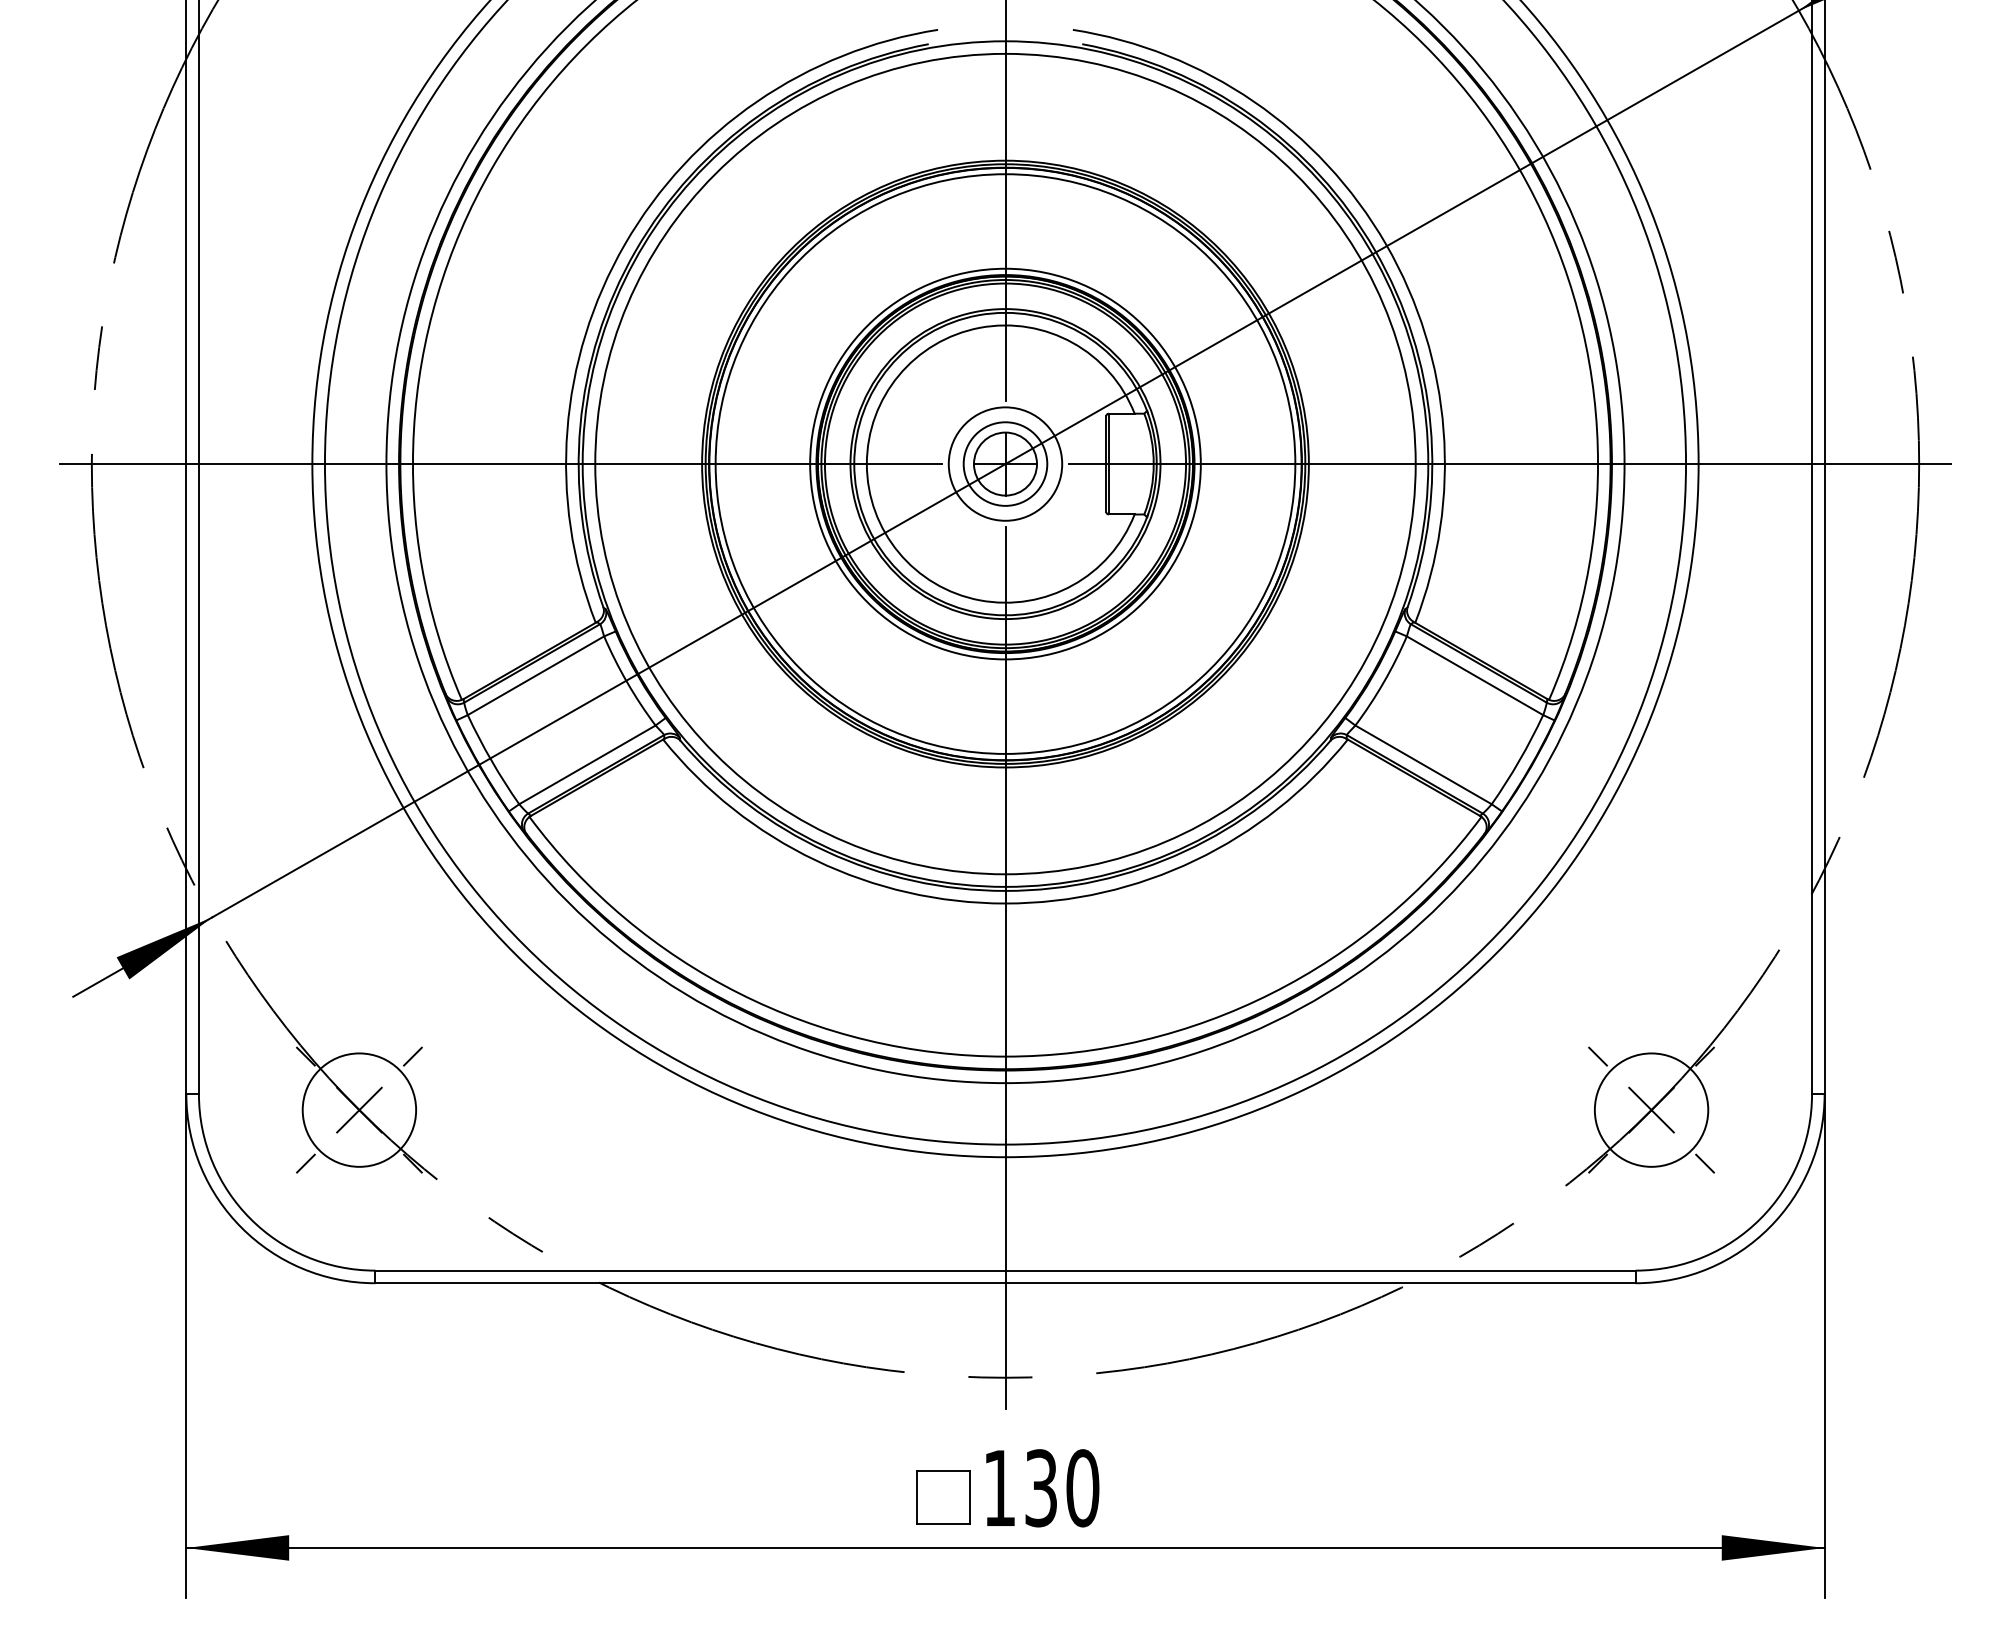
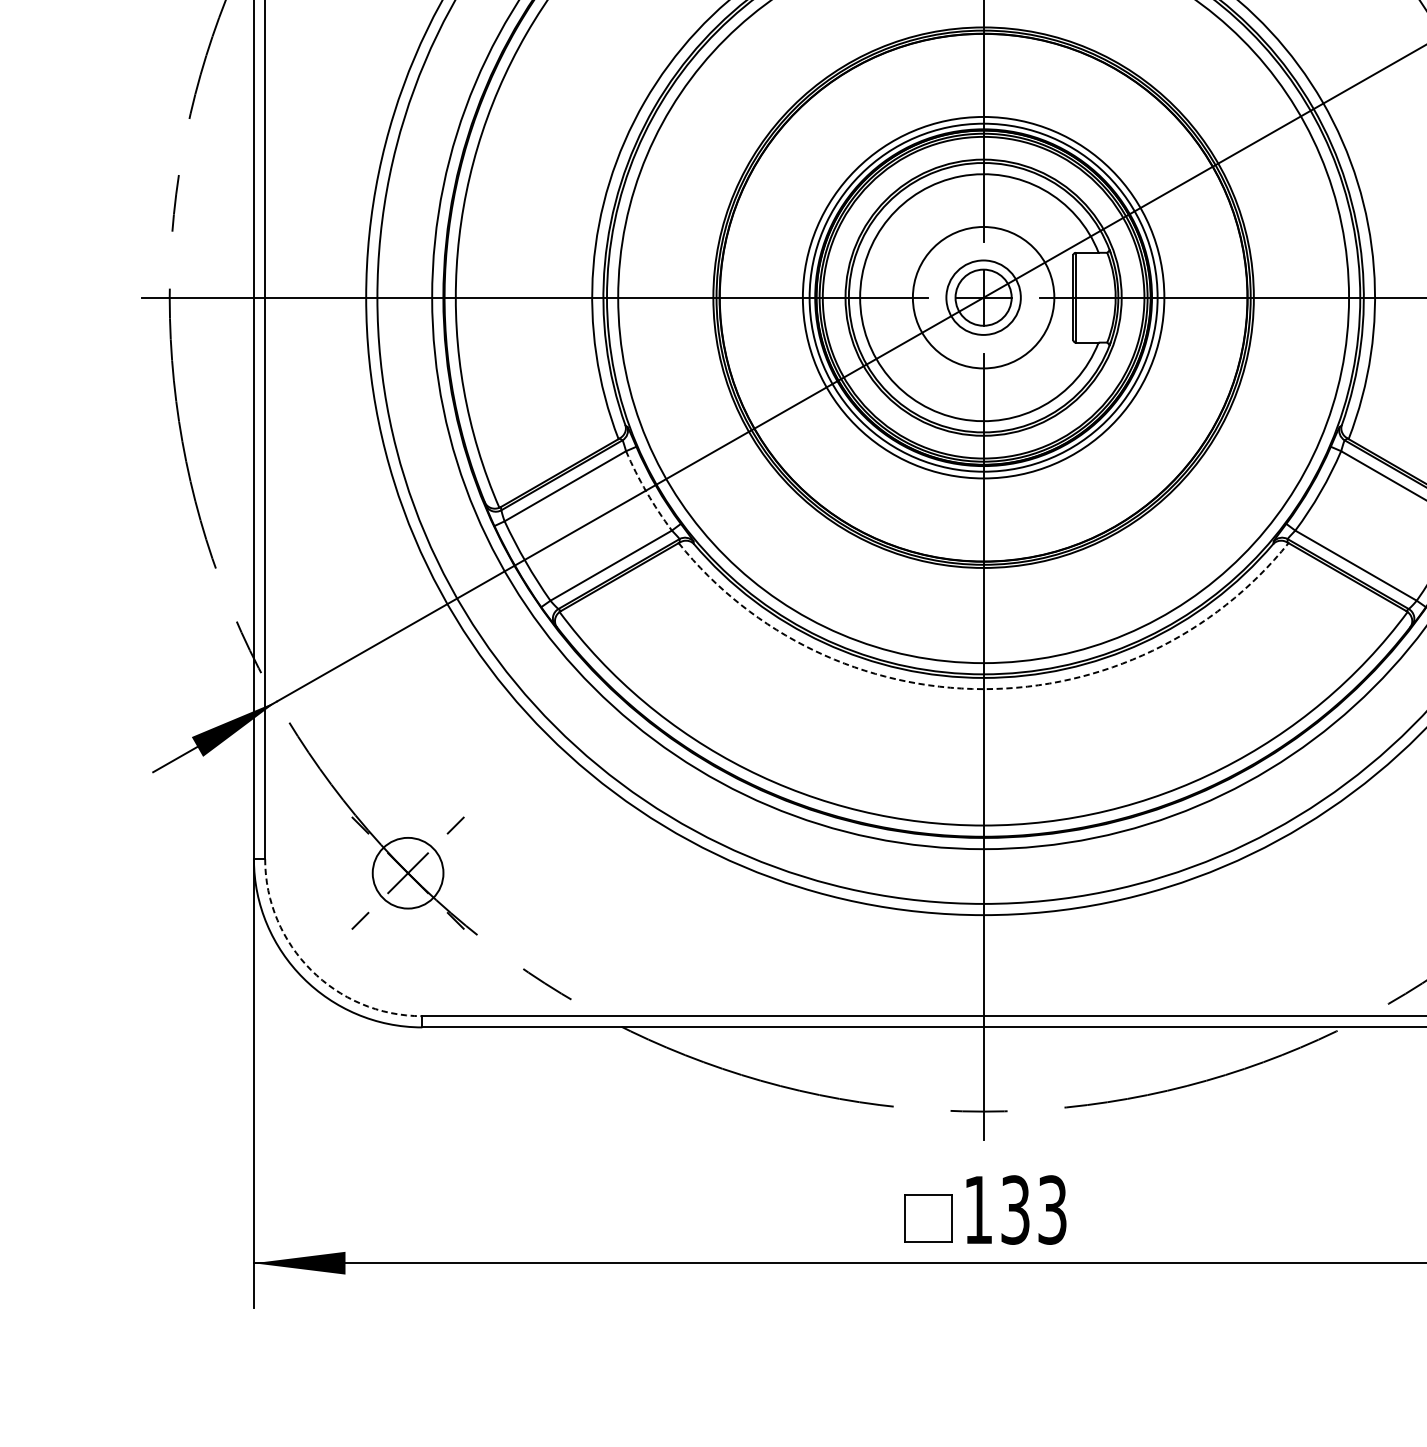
circle: (1005, 463) -> (983, 297), size x0.7
circle: (1005, 463) -> (983, 297), size x1.4
arc: (627, 682) -> (646, 492), solid -> dashed
arc: (1005, 903) -> (983, 689), solid -> dashed
circle: (359, 1109) -> (408, 872), size x0.7
arc: (250, 1218) -> (311, 969), solid -> dashed
text: (1082, 1488) -> (1052, 1210), 130 -> 133

